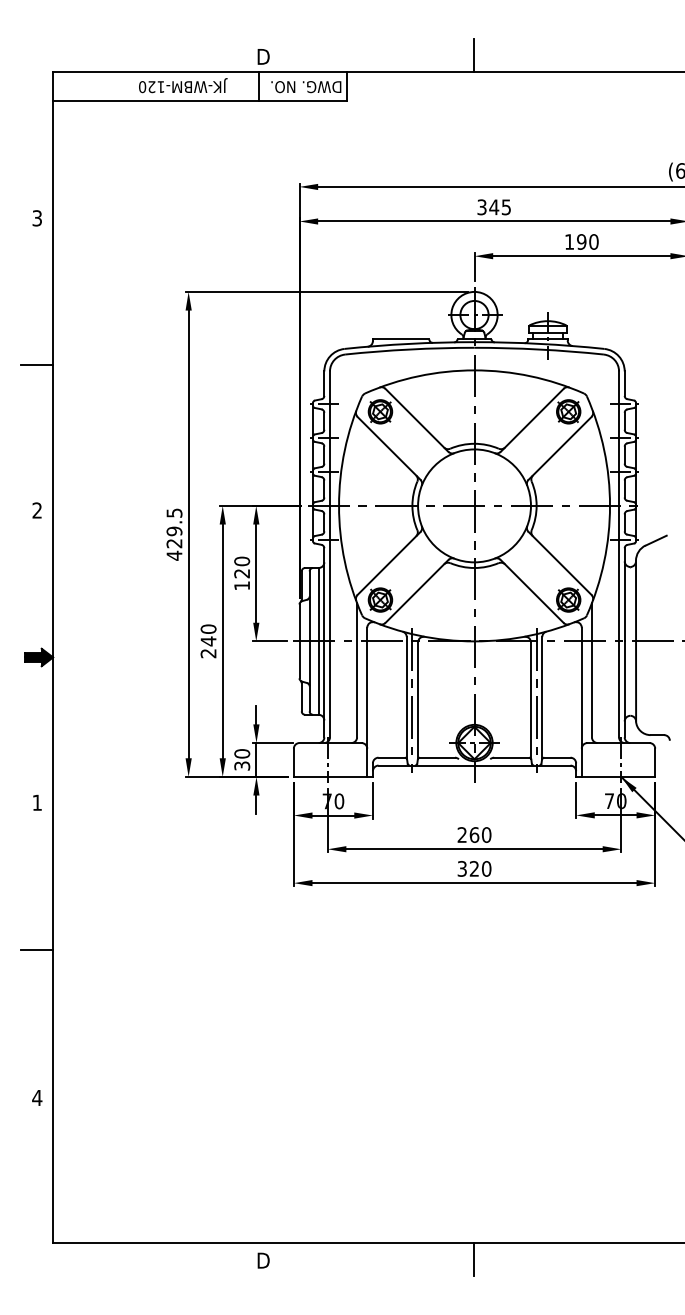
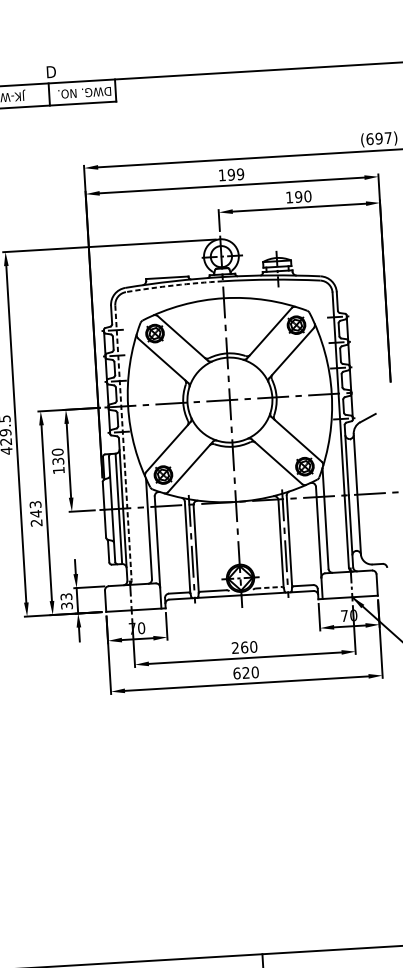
line: (473, 55) -> (209, 61), removed
text: (494, 207) -> (231, 174), 345 -> 199
arc: (409, 349) -> (174, 285), solid -> dashed
line: (329, 554) -> (123, 443), solid -> dashed
text: (242, 573) -> (58, 461), 120 -> 130
text: (208, 628) -> (35, 504), 240 -> 243
text: (242, 753) -> (66, 596), 30 -> 33
line: (512, 757) -> (269, 587), solid -> dashed
text: (462, 868) -> (237, 673), 320 -> 620

